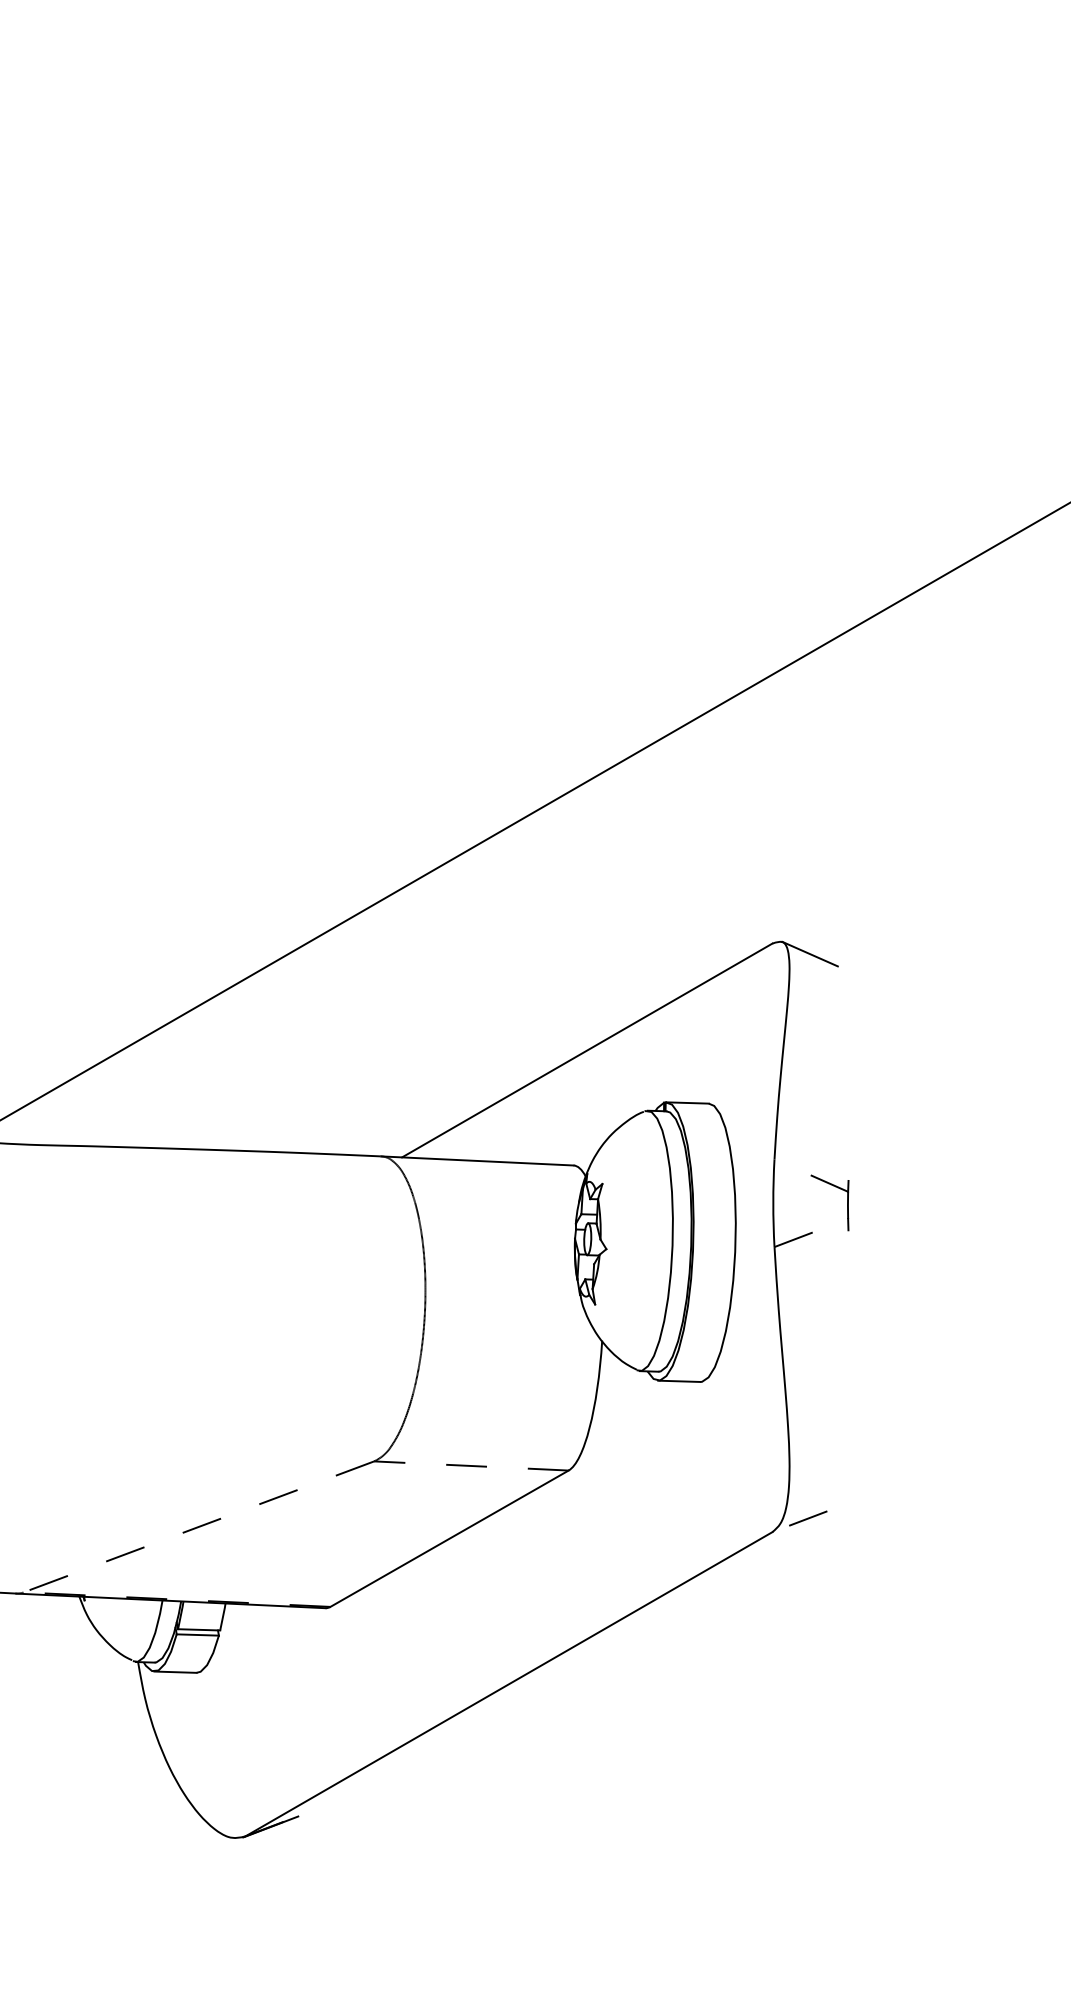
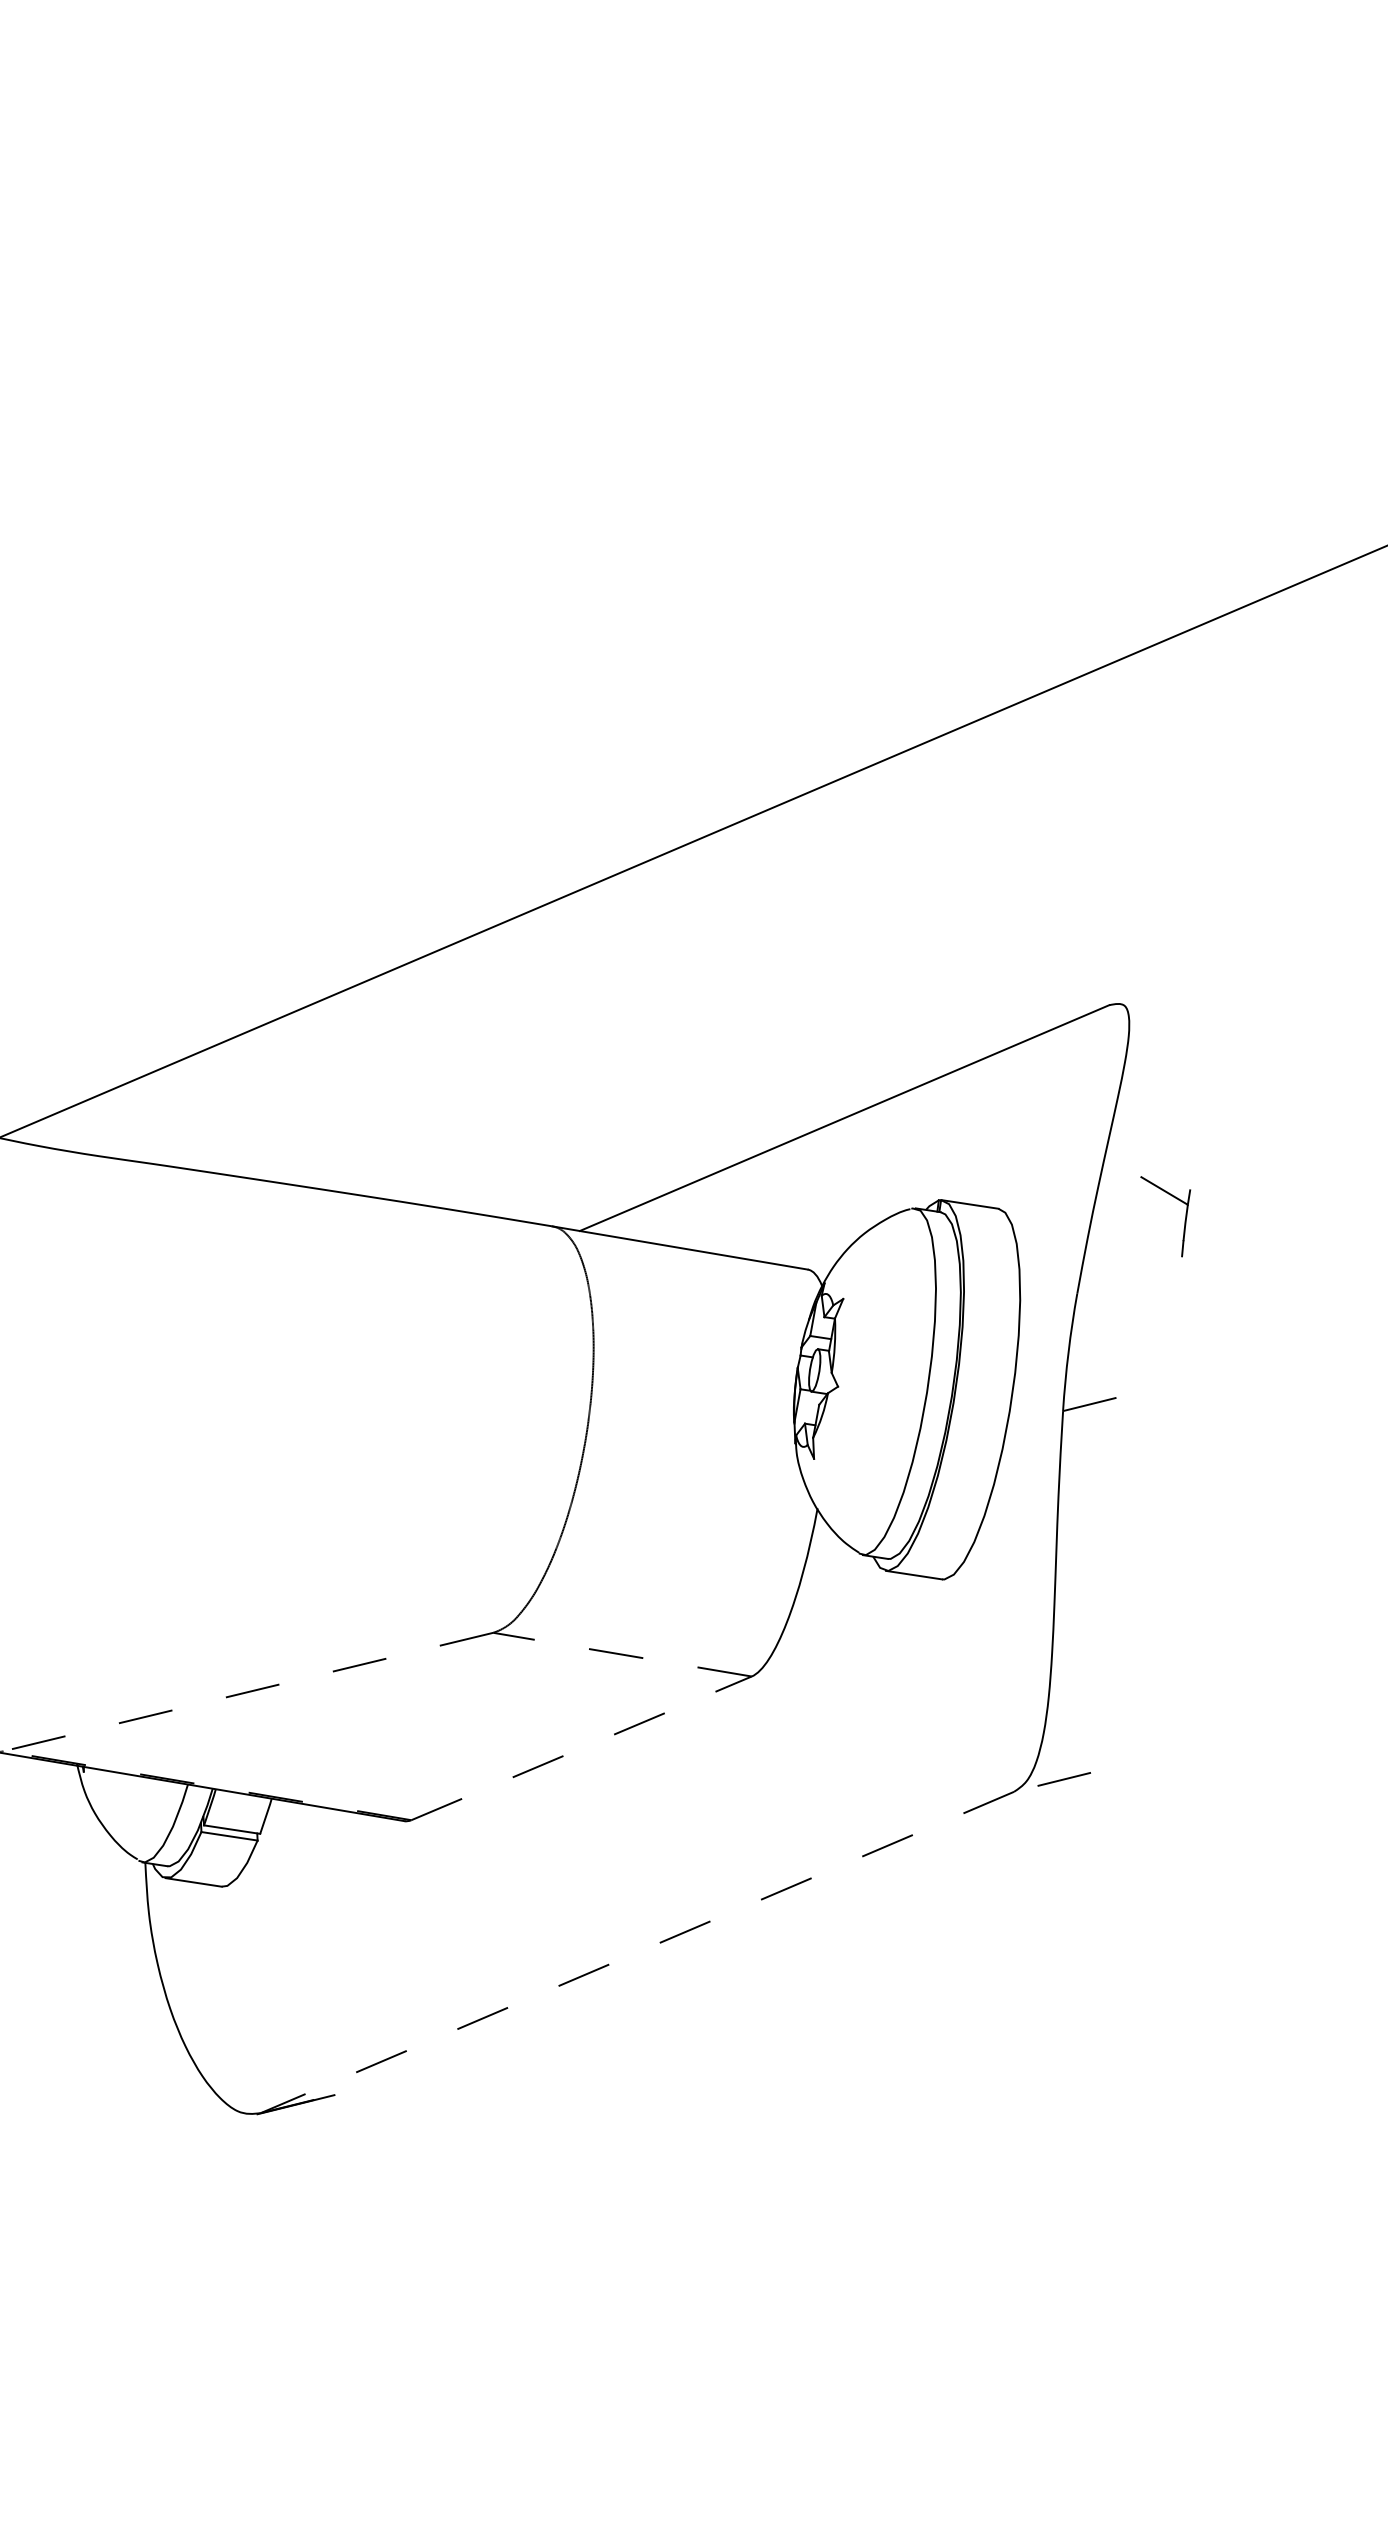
line: (809, 953) -> (1157, 1024), removed
part: (837, 1188) -> (1174, 1198), moved
line: (449, 1538) -> (581, 1748), solid -> dashed
line: (508, 1684) -> (636, 1952), solid -> dashed

